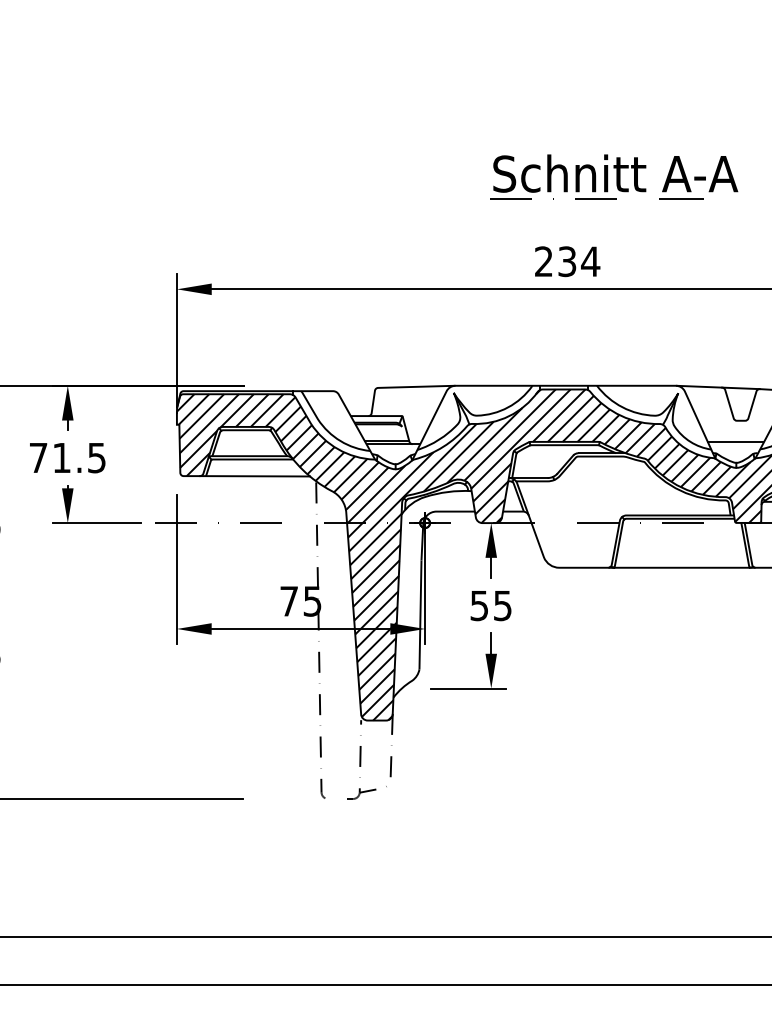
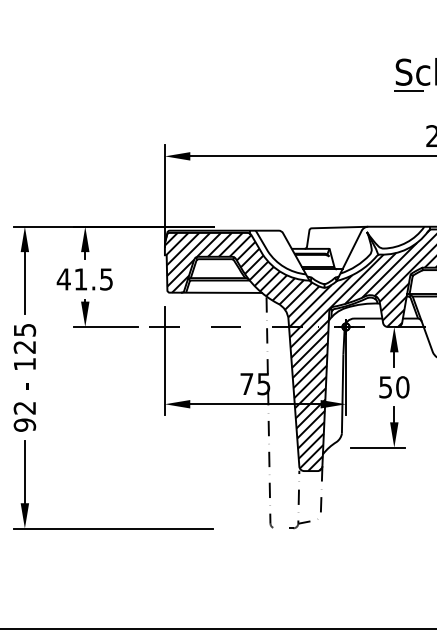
text: (38, 457) -> (63, 279), 71.5 -> 41.5
text: (502, 605) -> (402, 387), 55 -> 50

